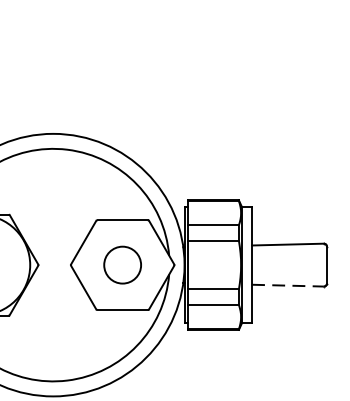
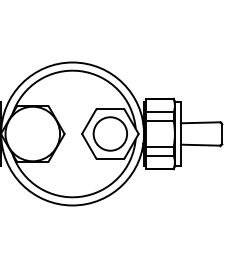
circle: (122, 264) -> (110, 133), size x1.67
line: (288, 286) -> (200, 145), dashed -> solid

